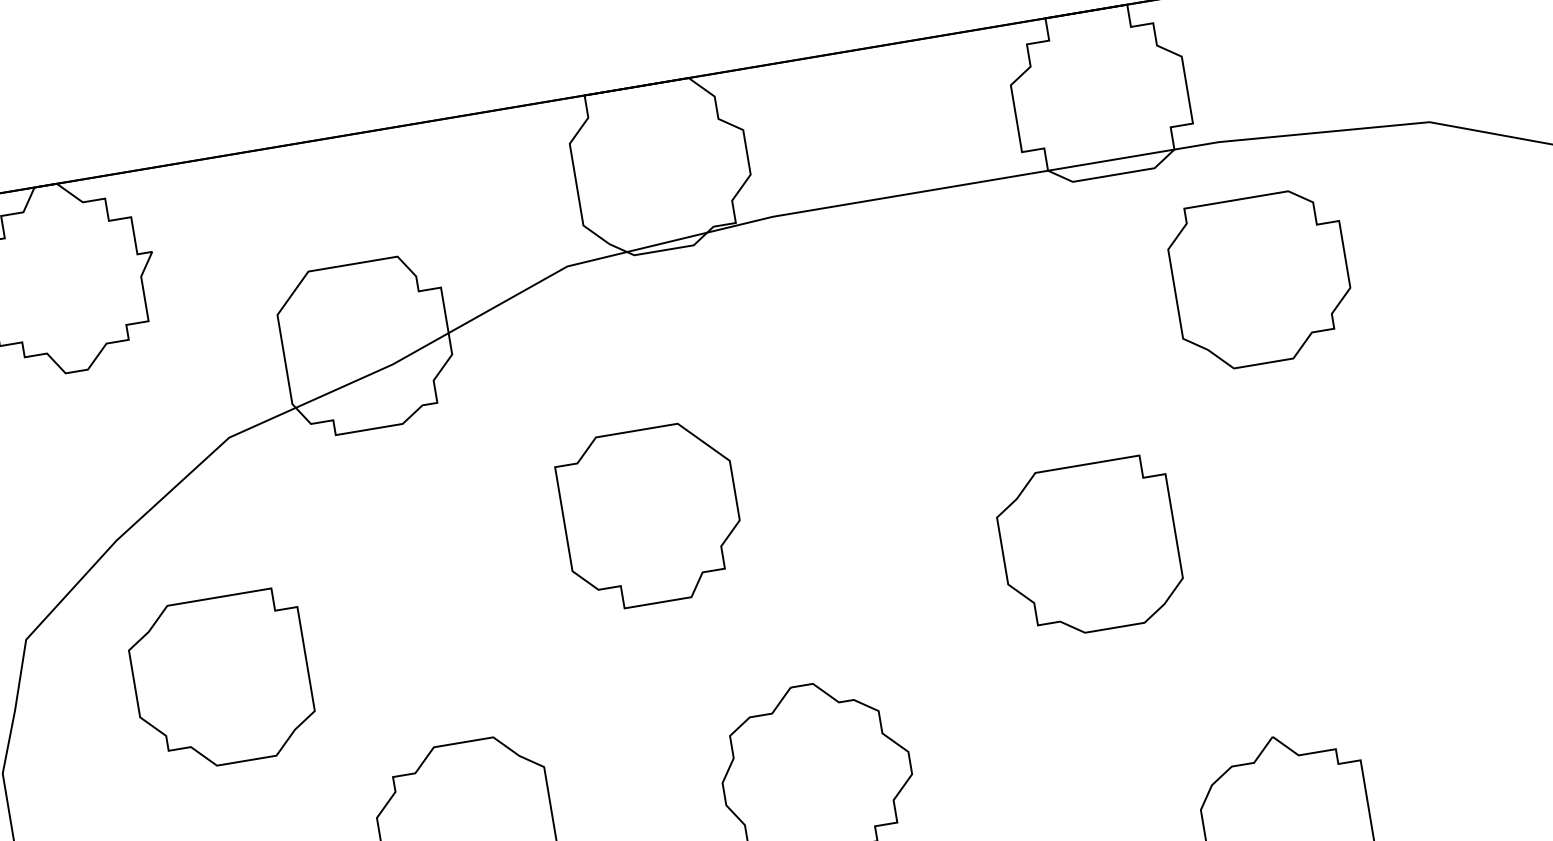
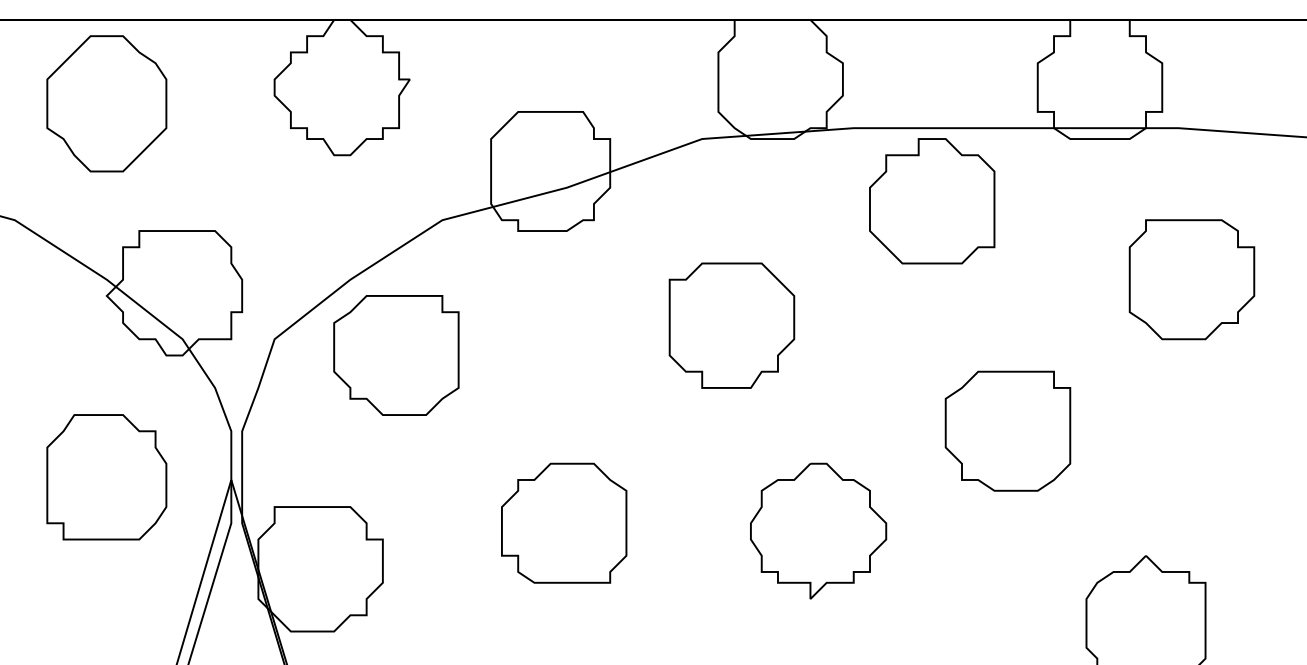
part: (1260, 279) -> (1191, 279), moved
part: (898, 299) -> (932, 201), added
part: (1089, 546) -> (1007, 430), moved
part: (222, 680) -> (396, 355), moved

